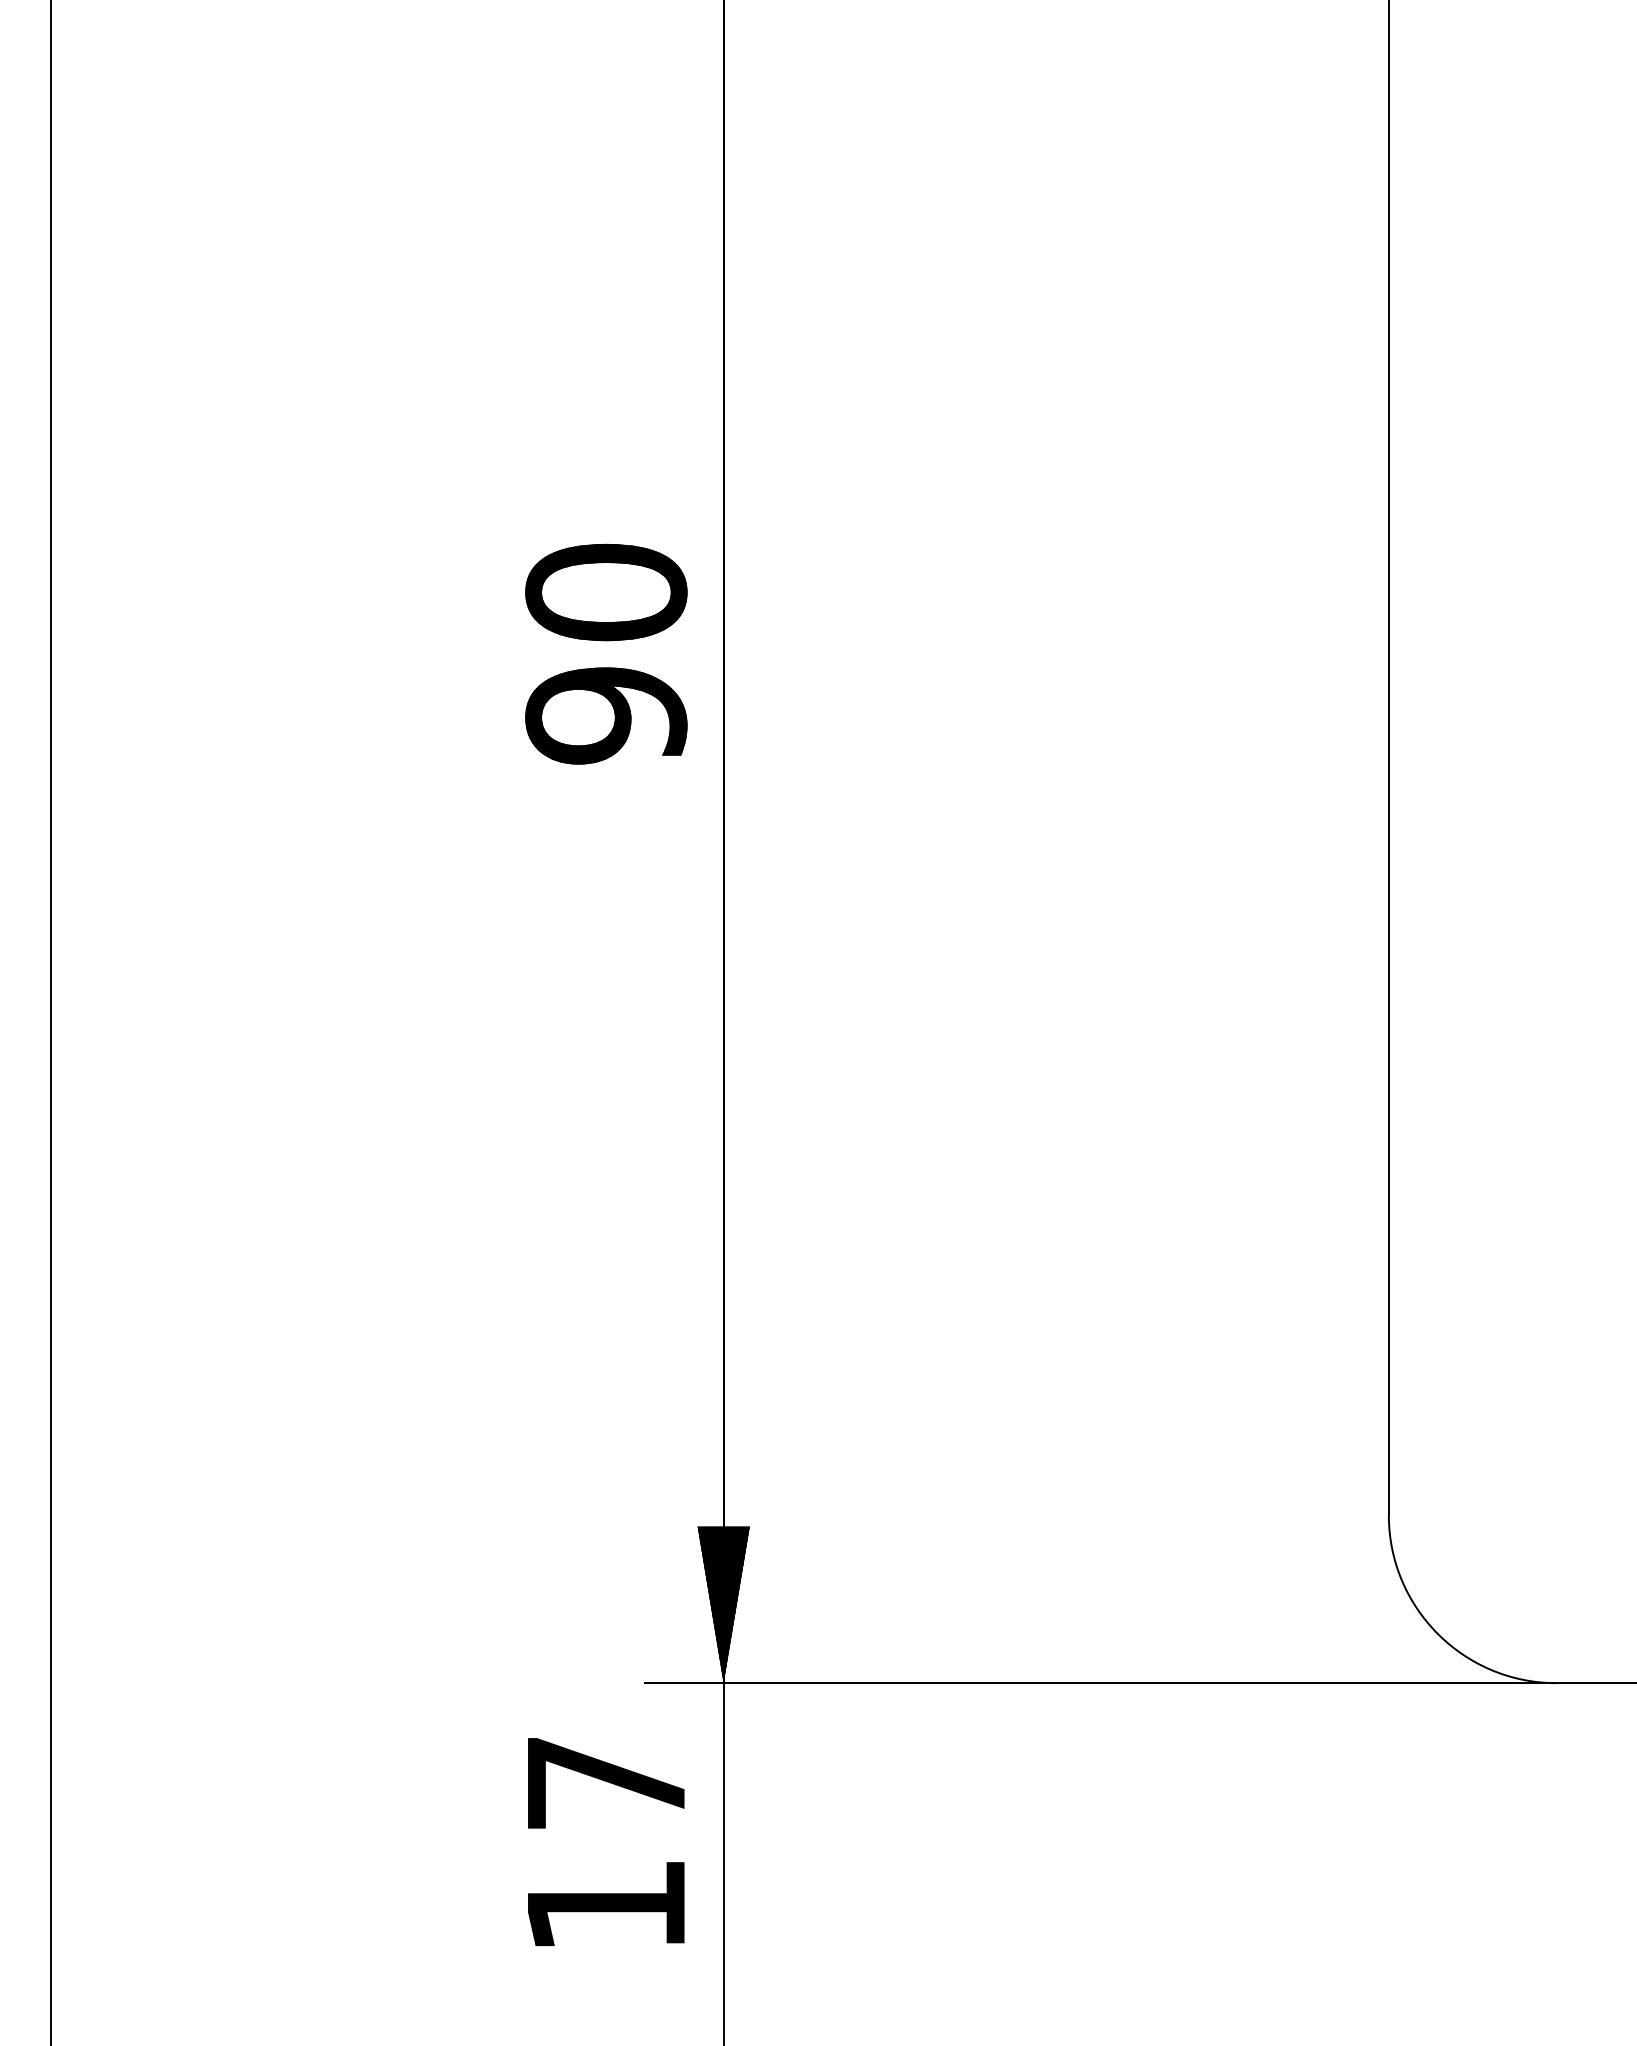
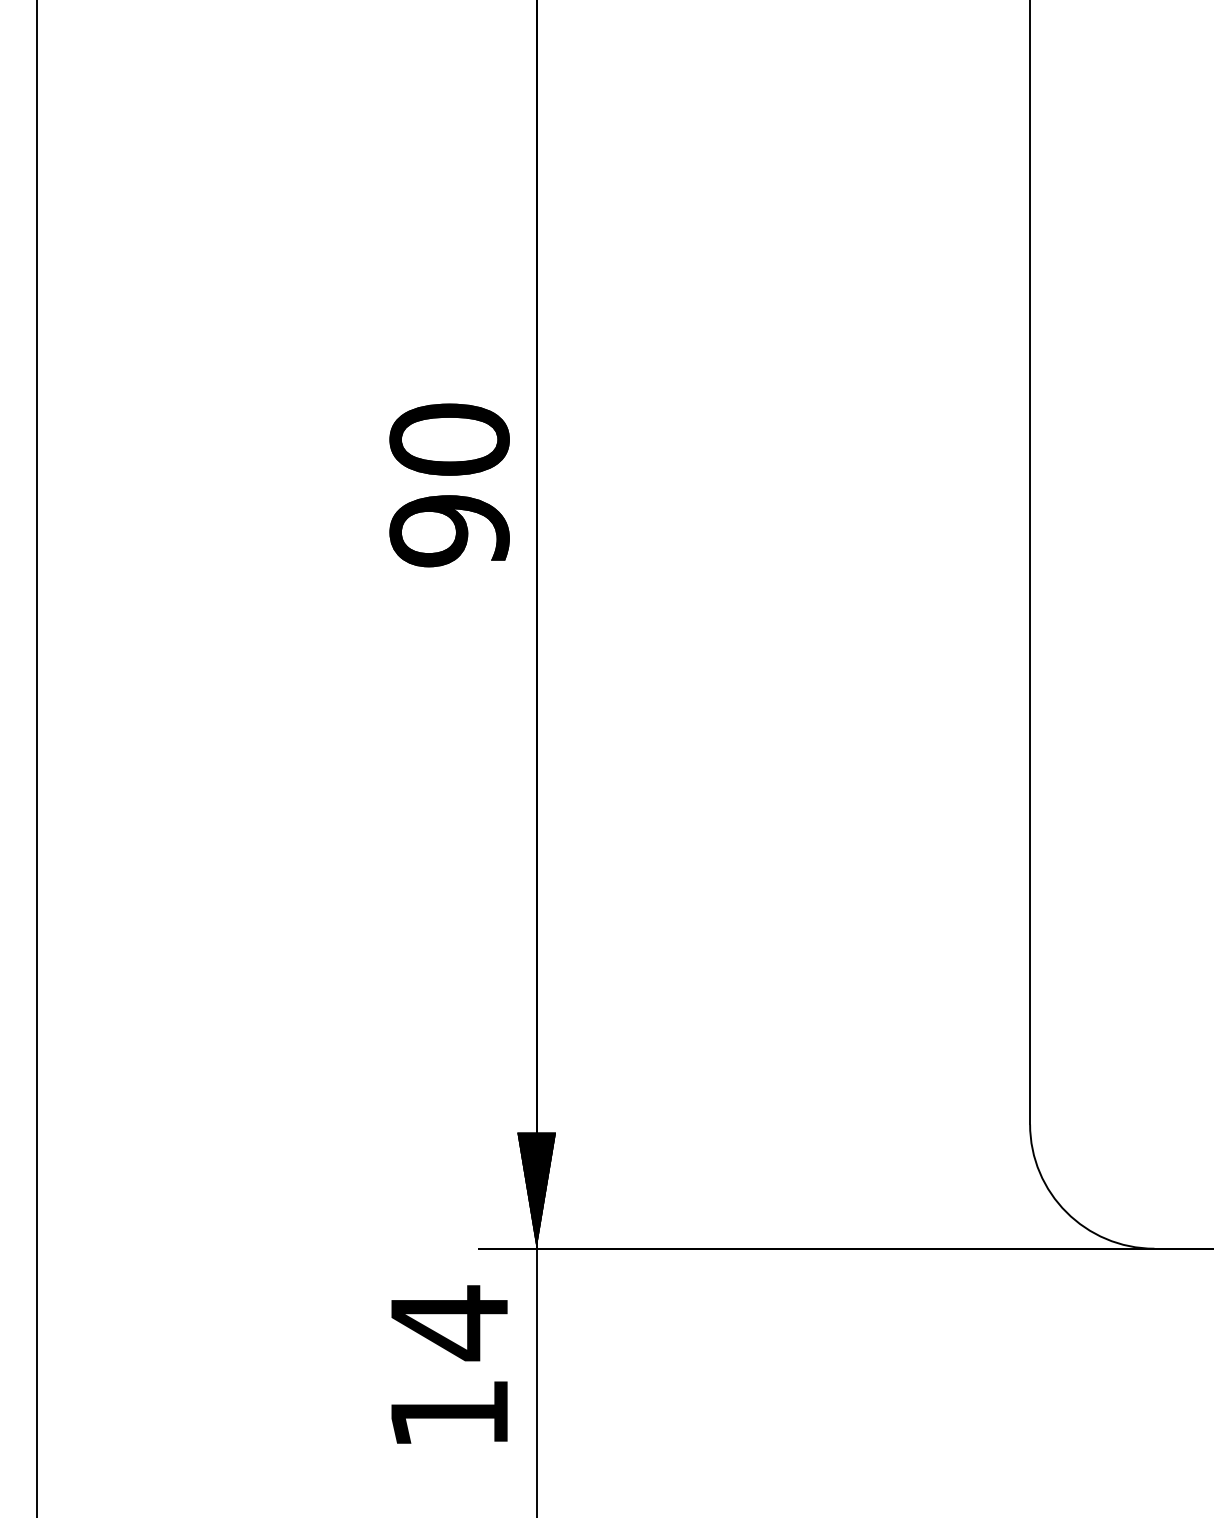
text: (606, 1783) -> (449, 1323), 17 -> 14

